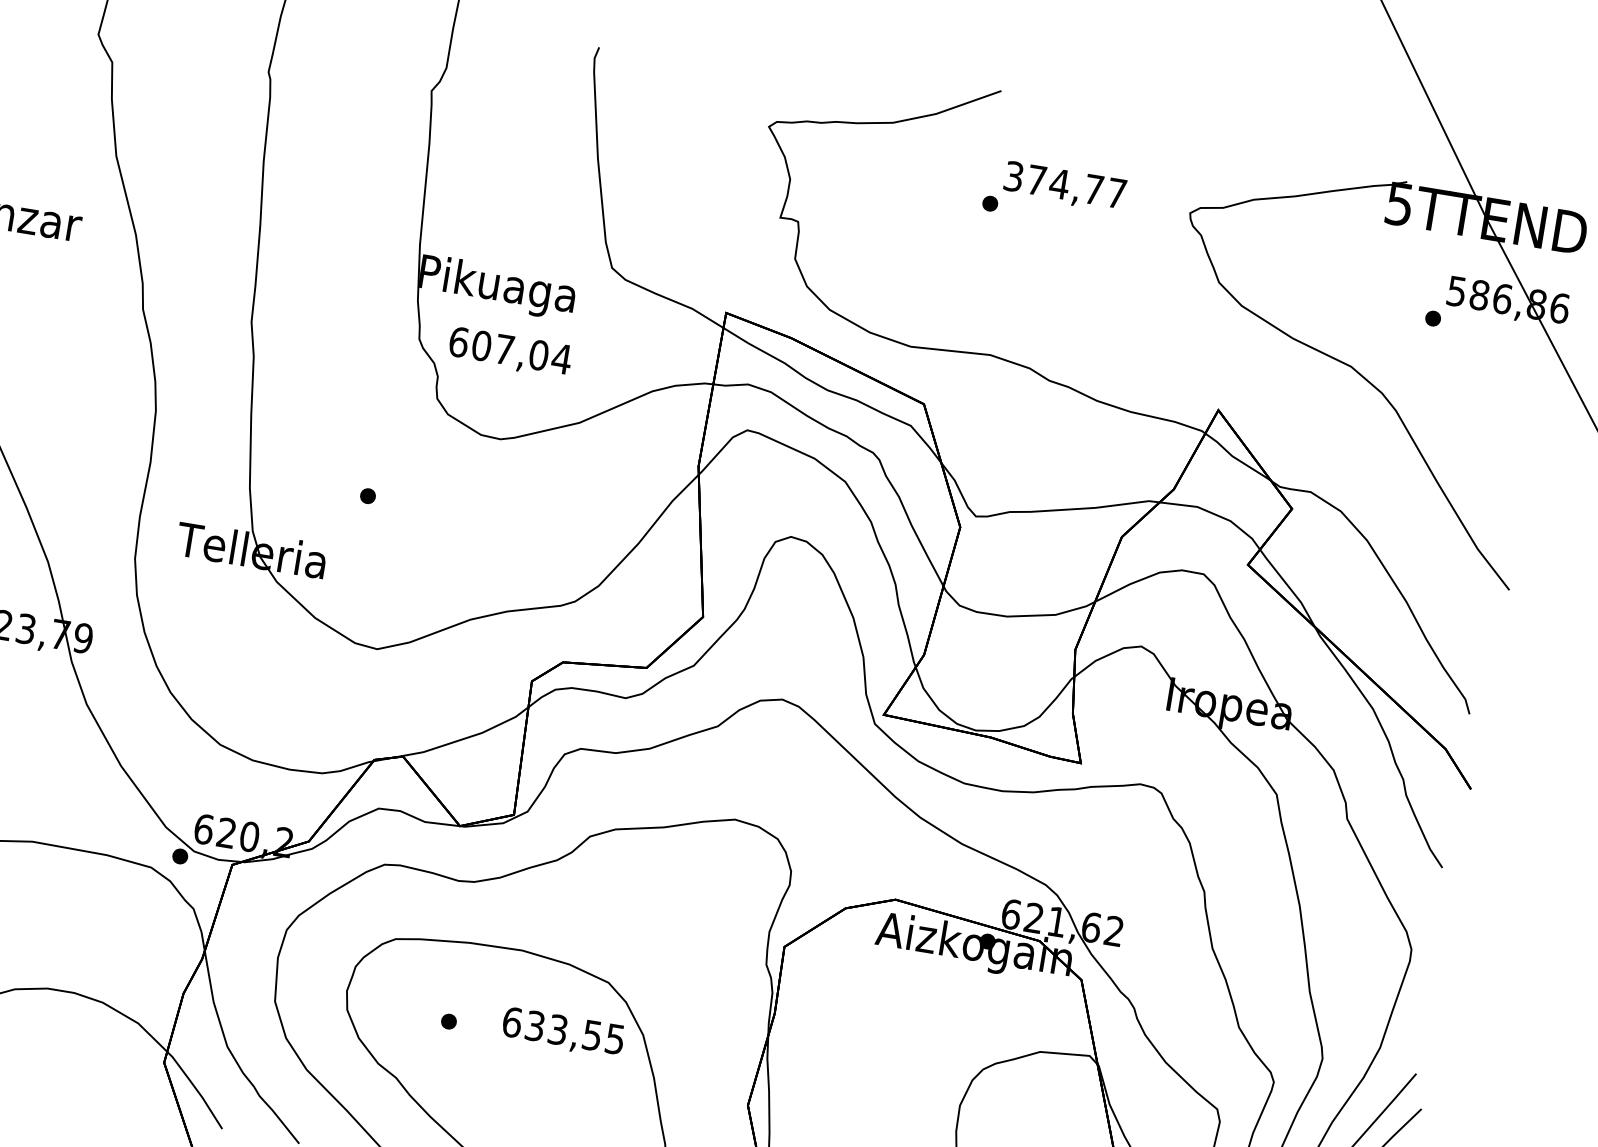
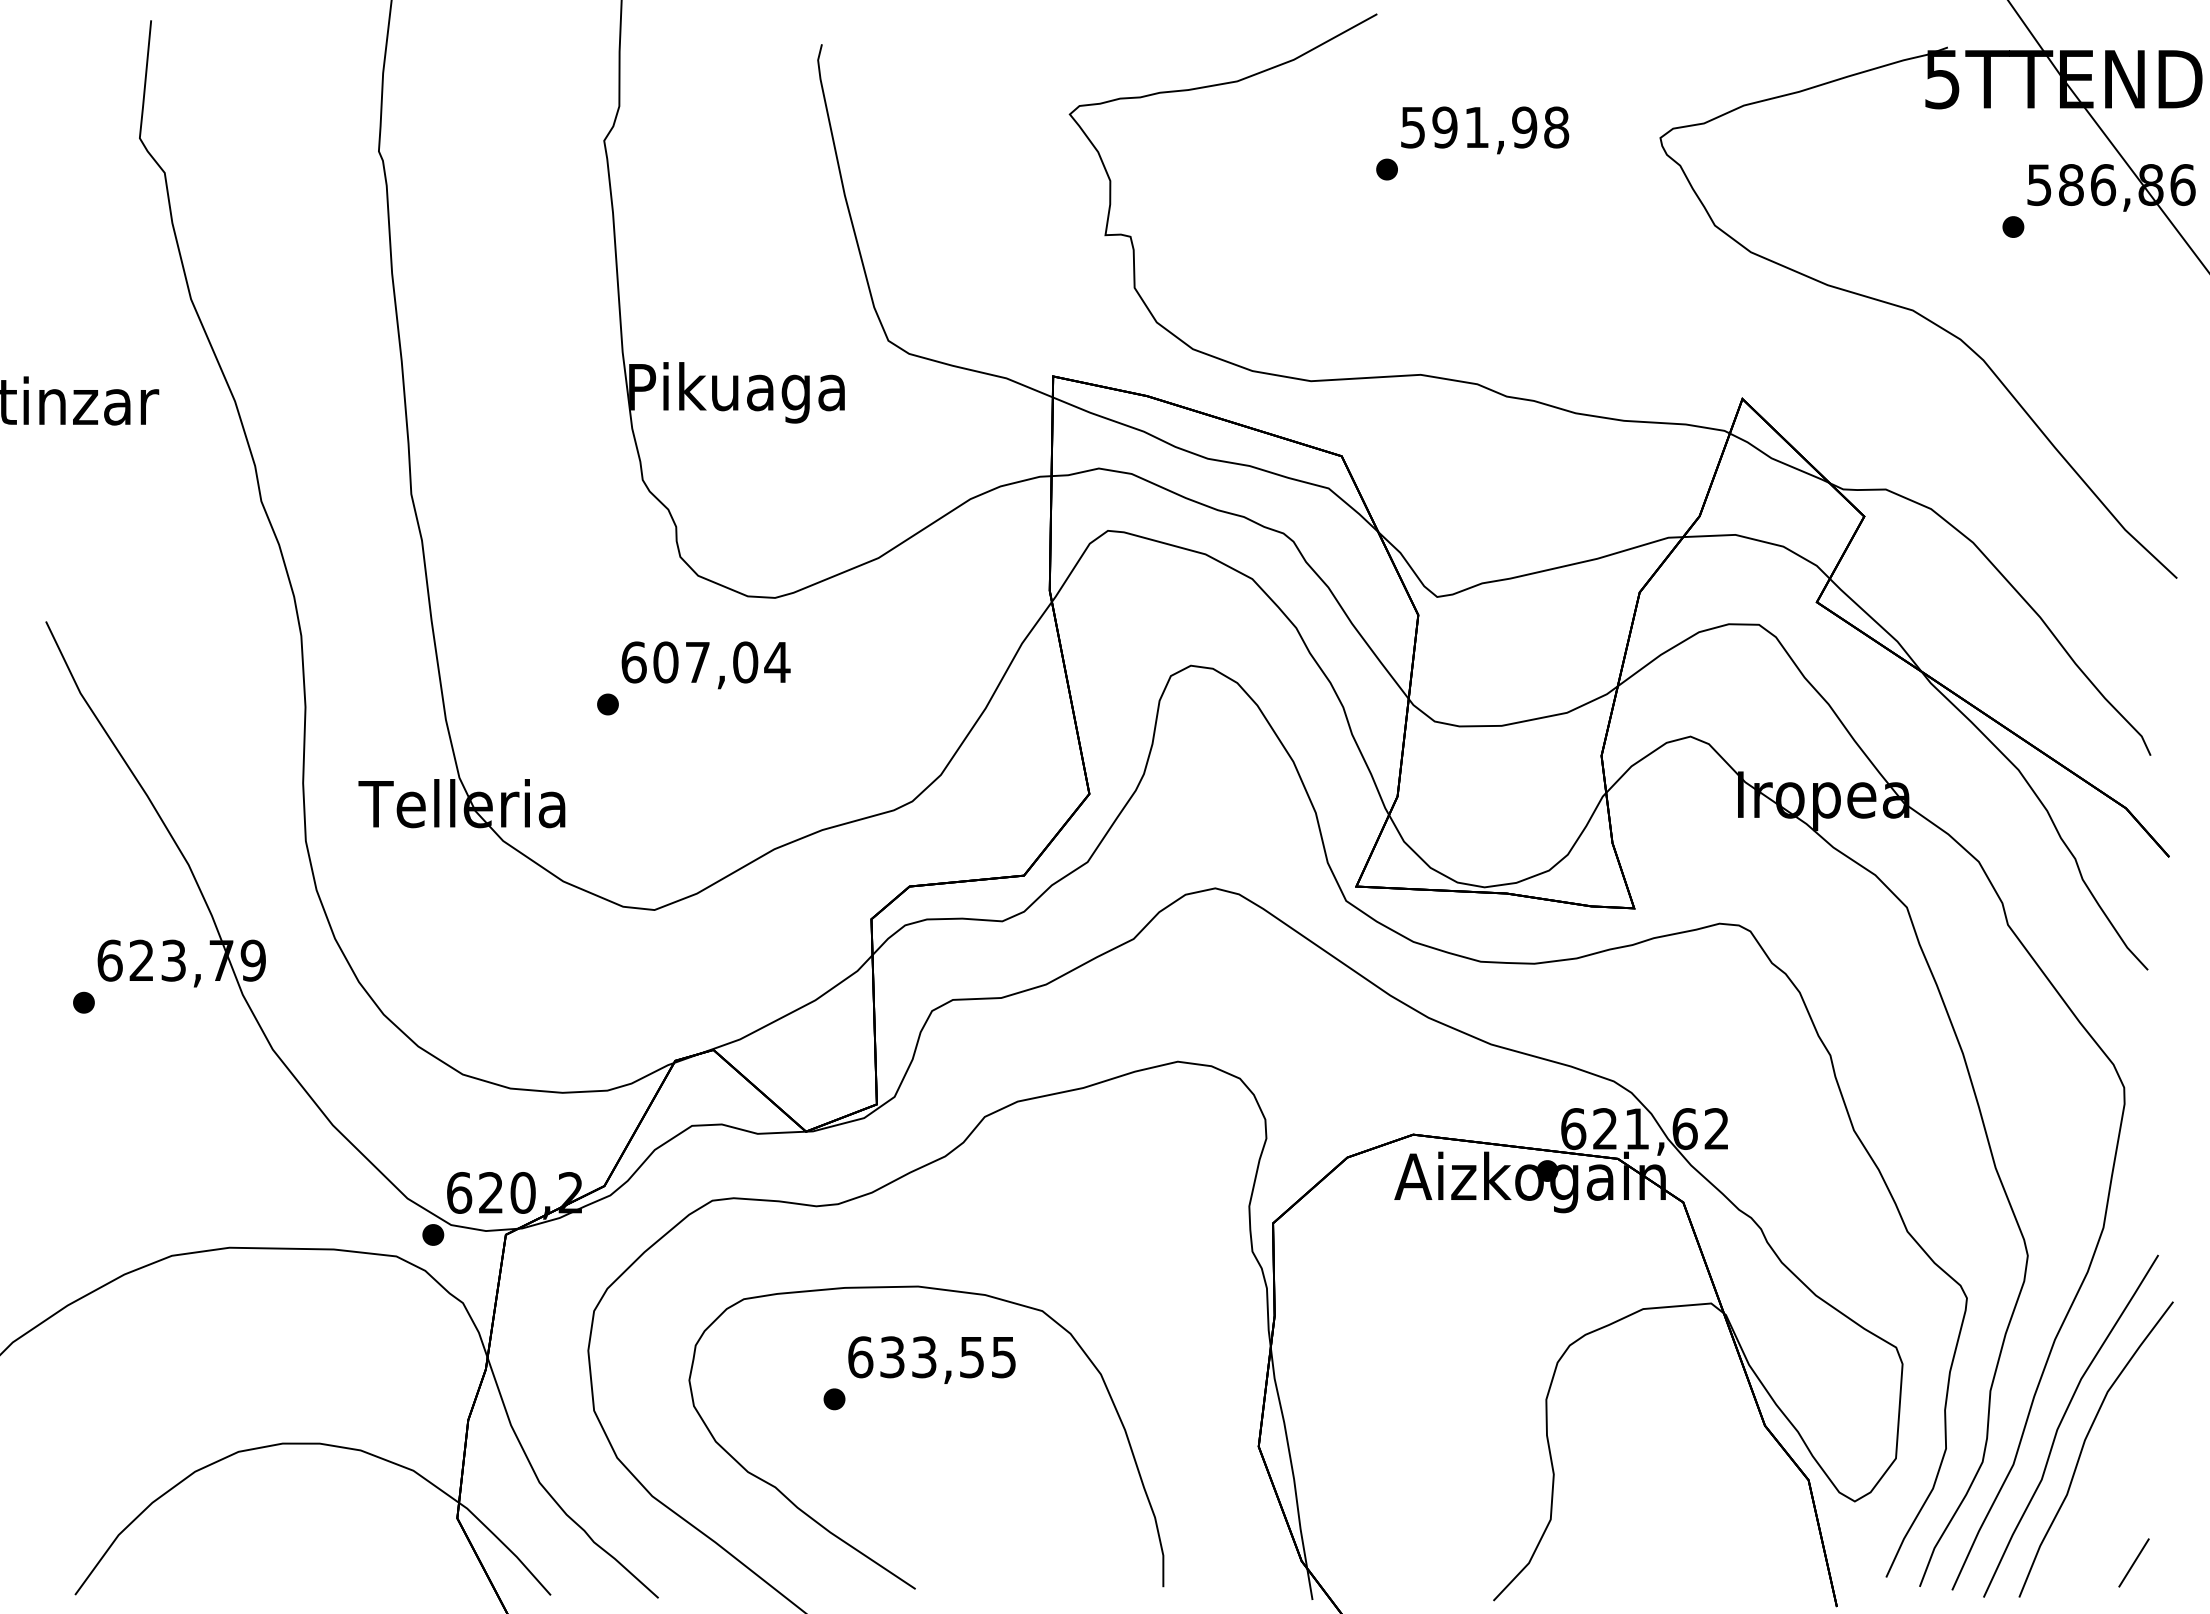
text: (1065, 185) -> (1485, 127), 374,77 -> 591,98
text: (509, 352) -> (705, 665), moved
text: (562, 1032) -> (931, 1359), moved

